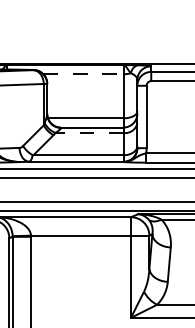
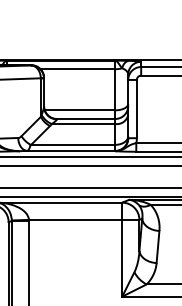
line: (84, 74) -> (78, 69), dashed -> solid
line: (89, 132) -> (83, 123), dashed -> solid

